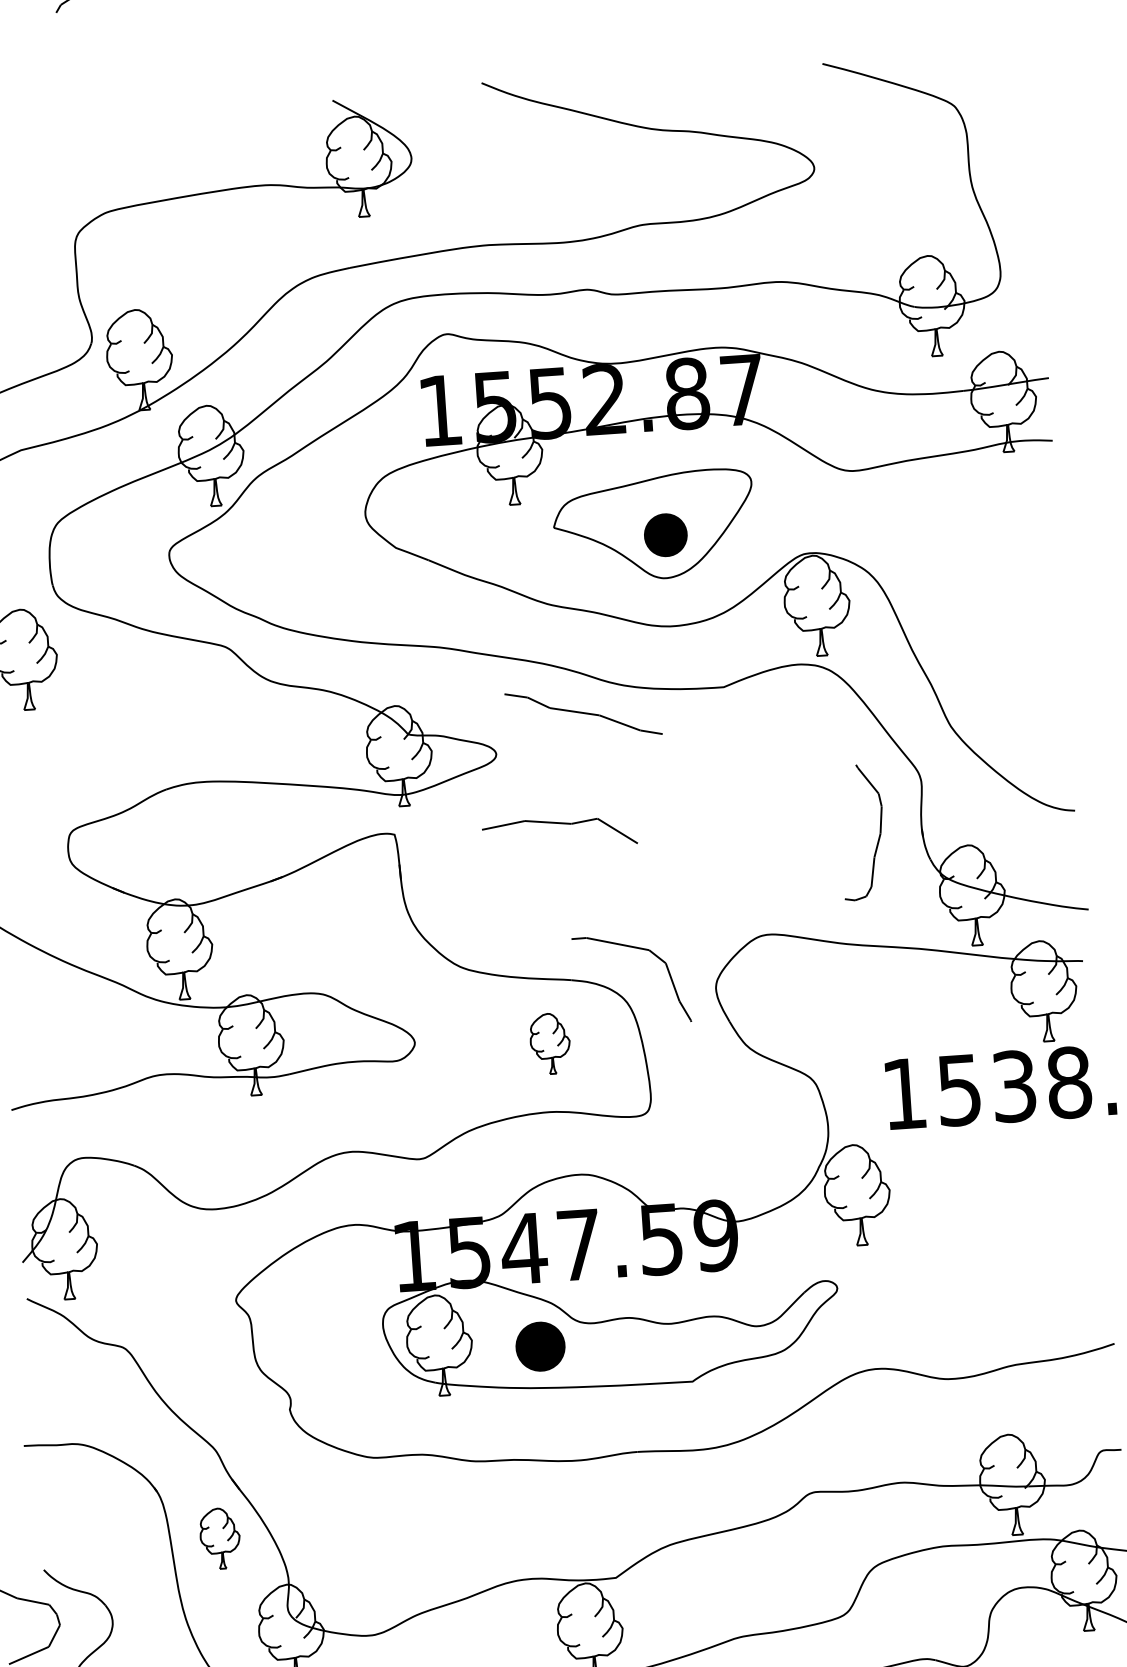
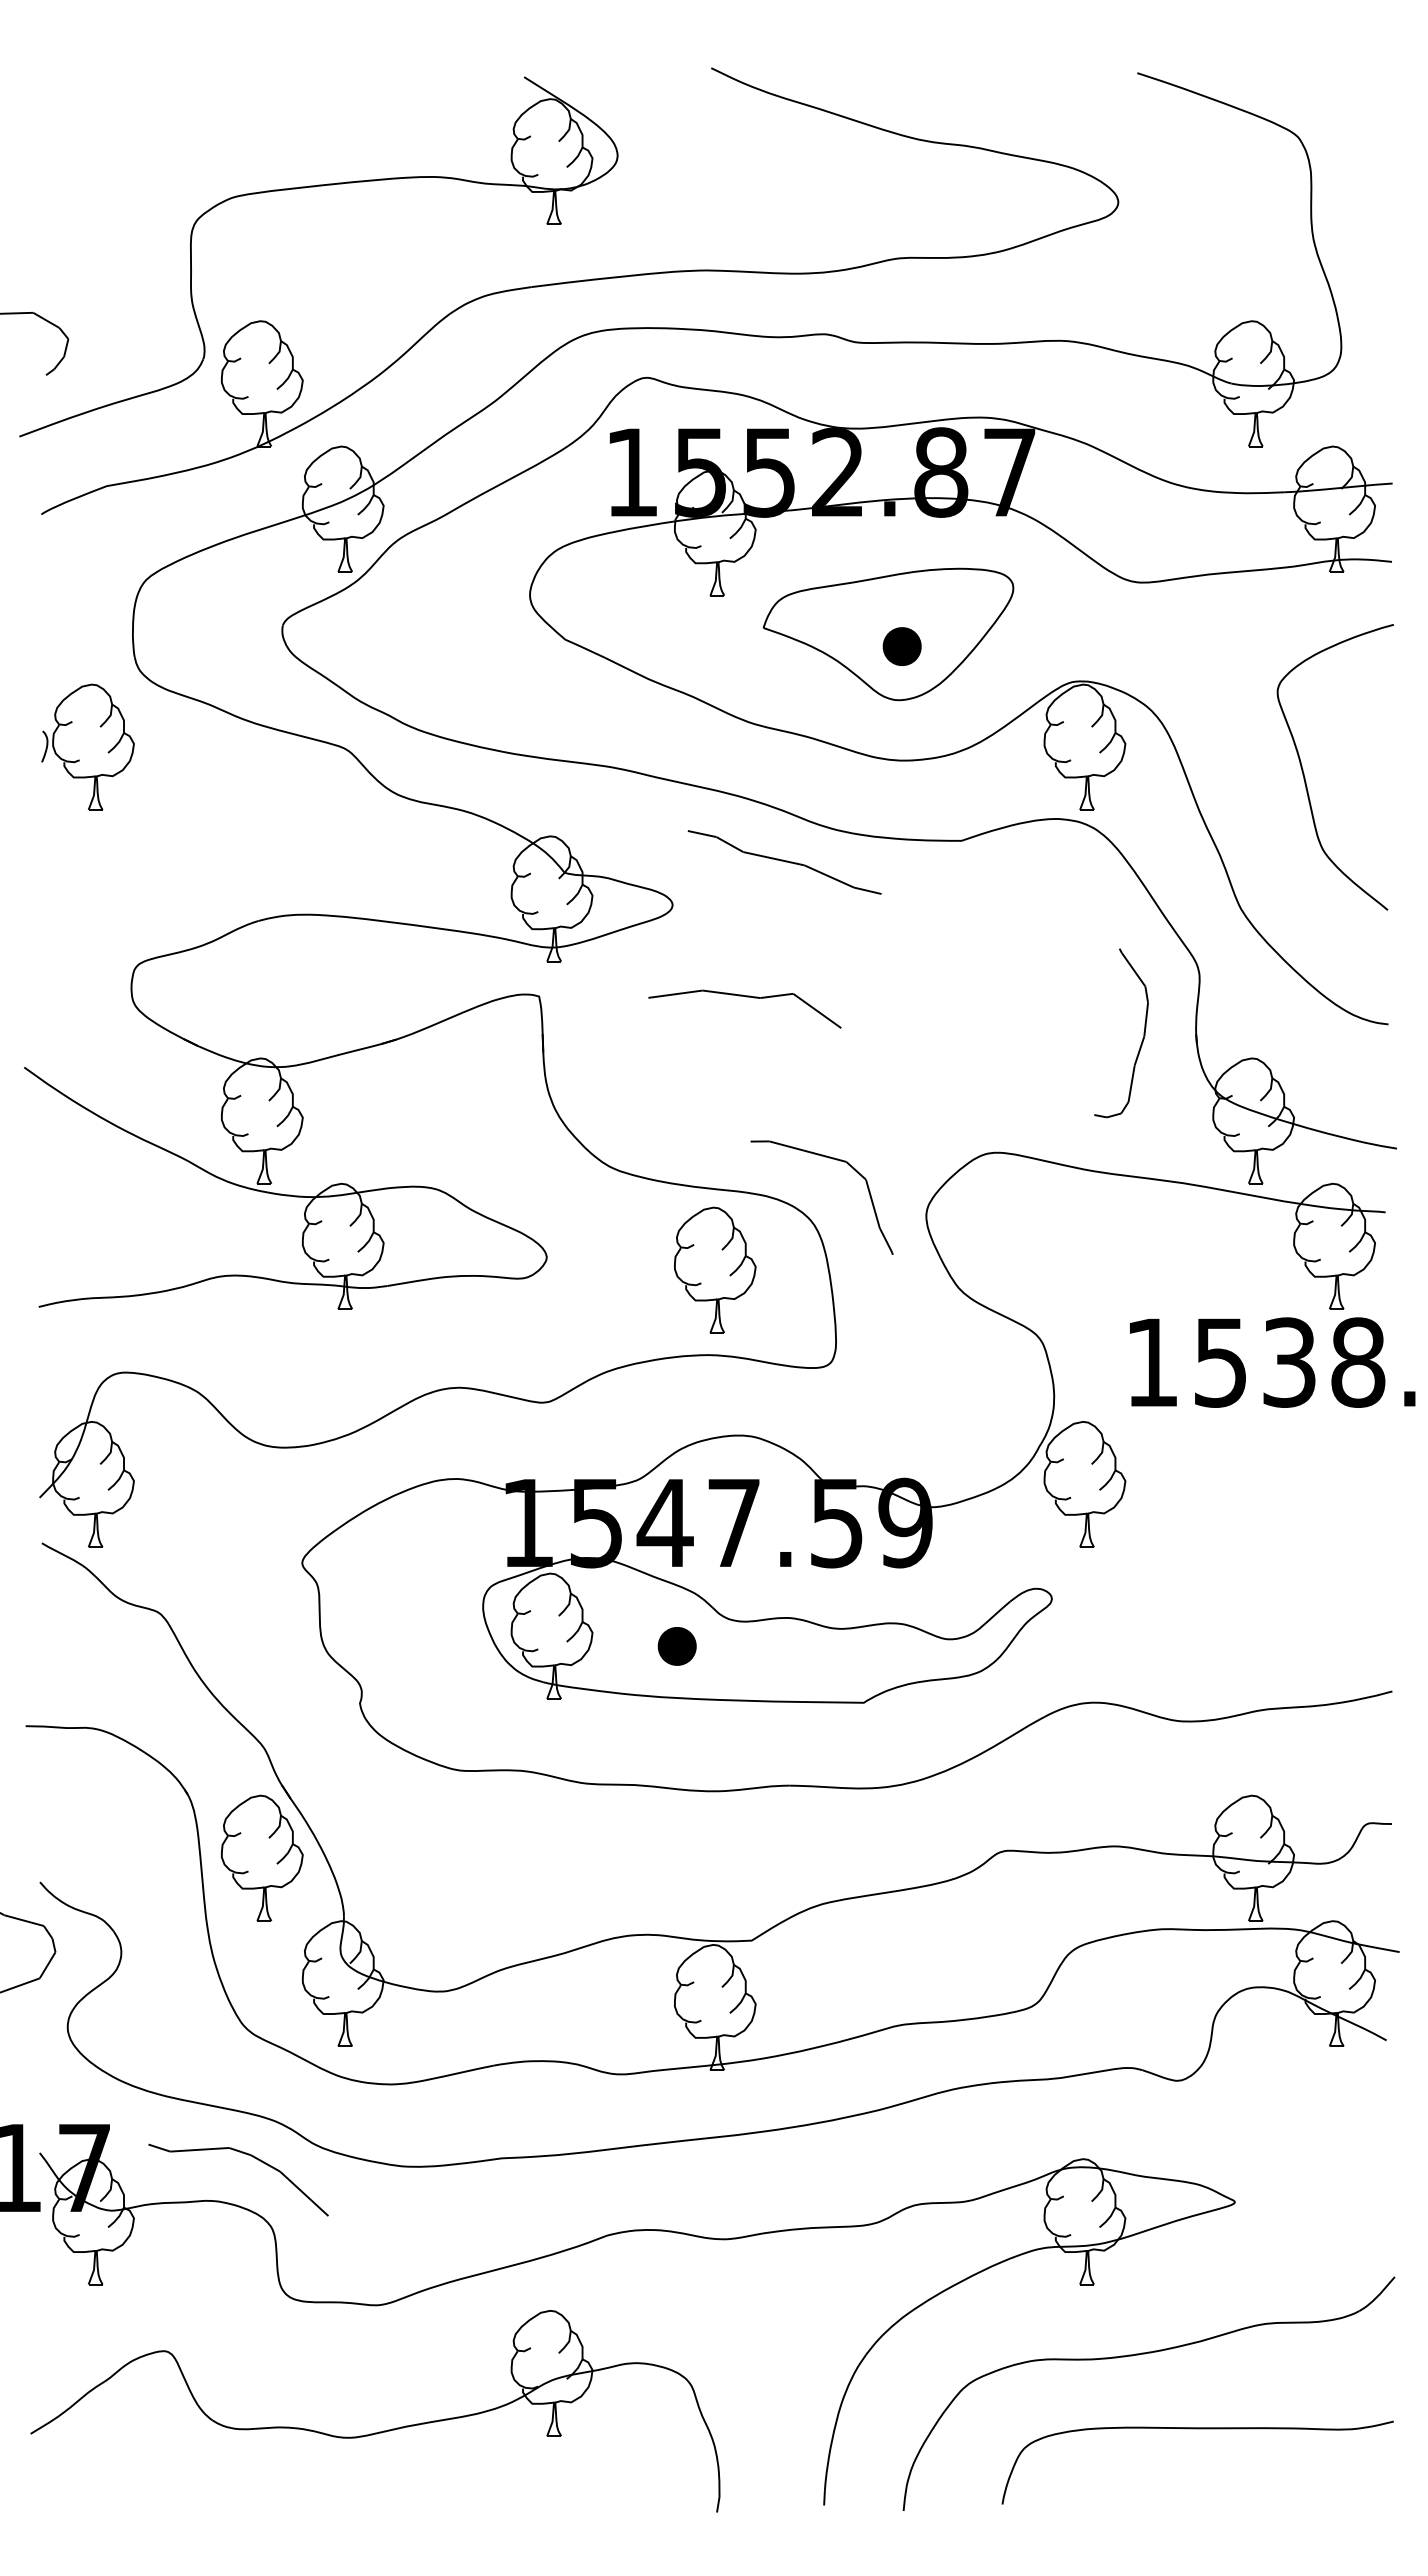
part: (665, 535) -> (901, 646), size x0.71
curve: (994, 614) -> (1304, 773), added
part: (550, 1043) -> (715, 1269), size x1.67
part: (539, 1346) -> (676, 1646), size x0.62
part: (220, 1538) -> (262, 1857), size x1.67

